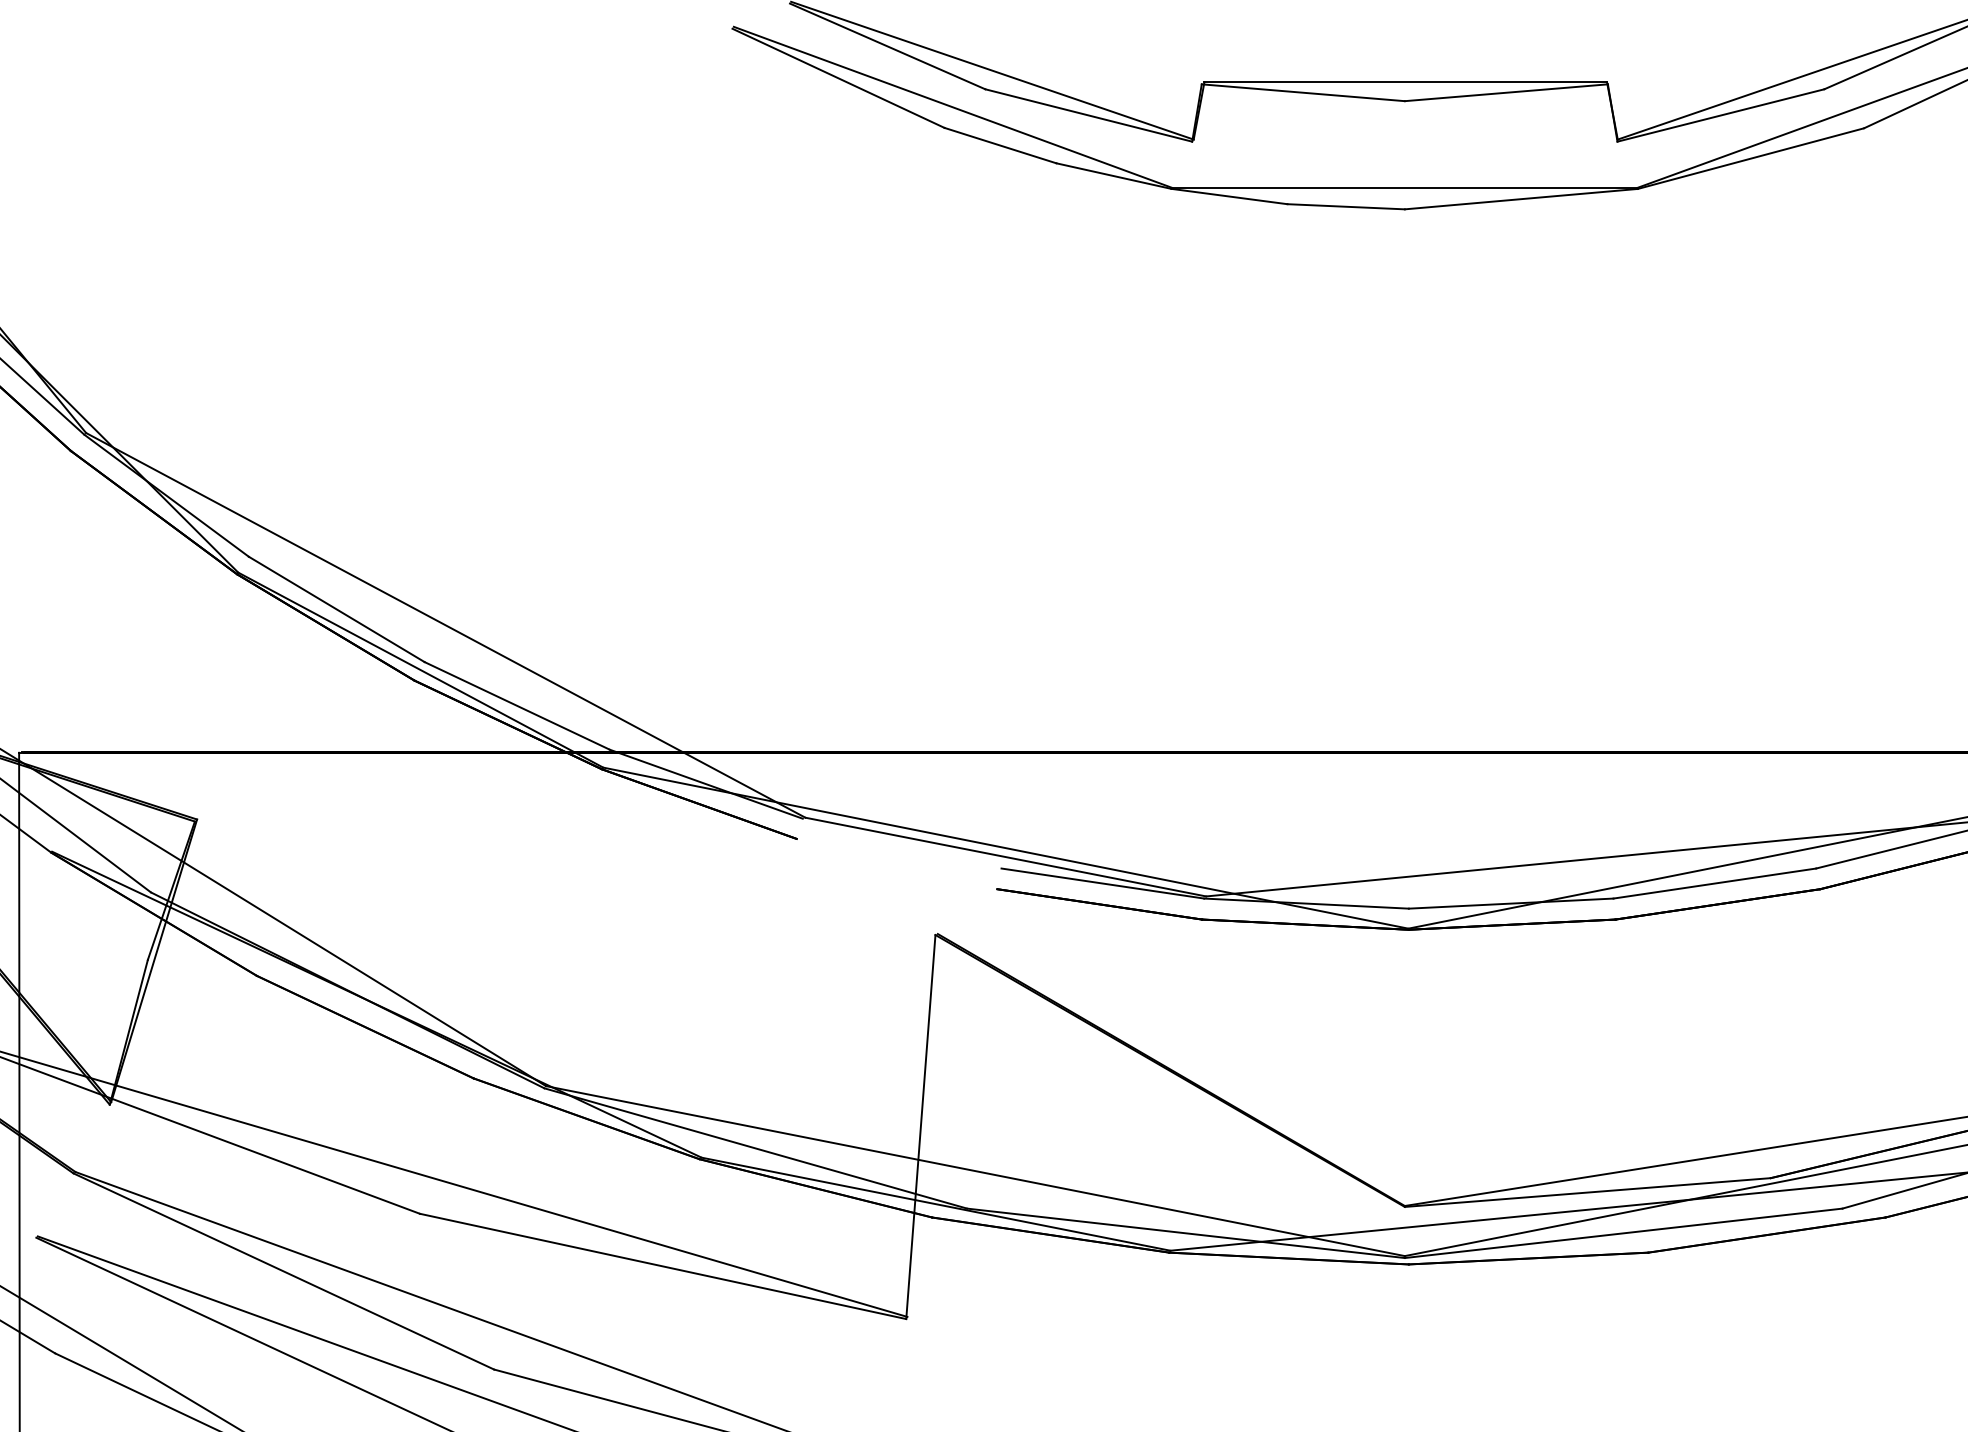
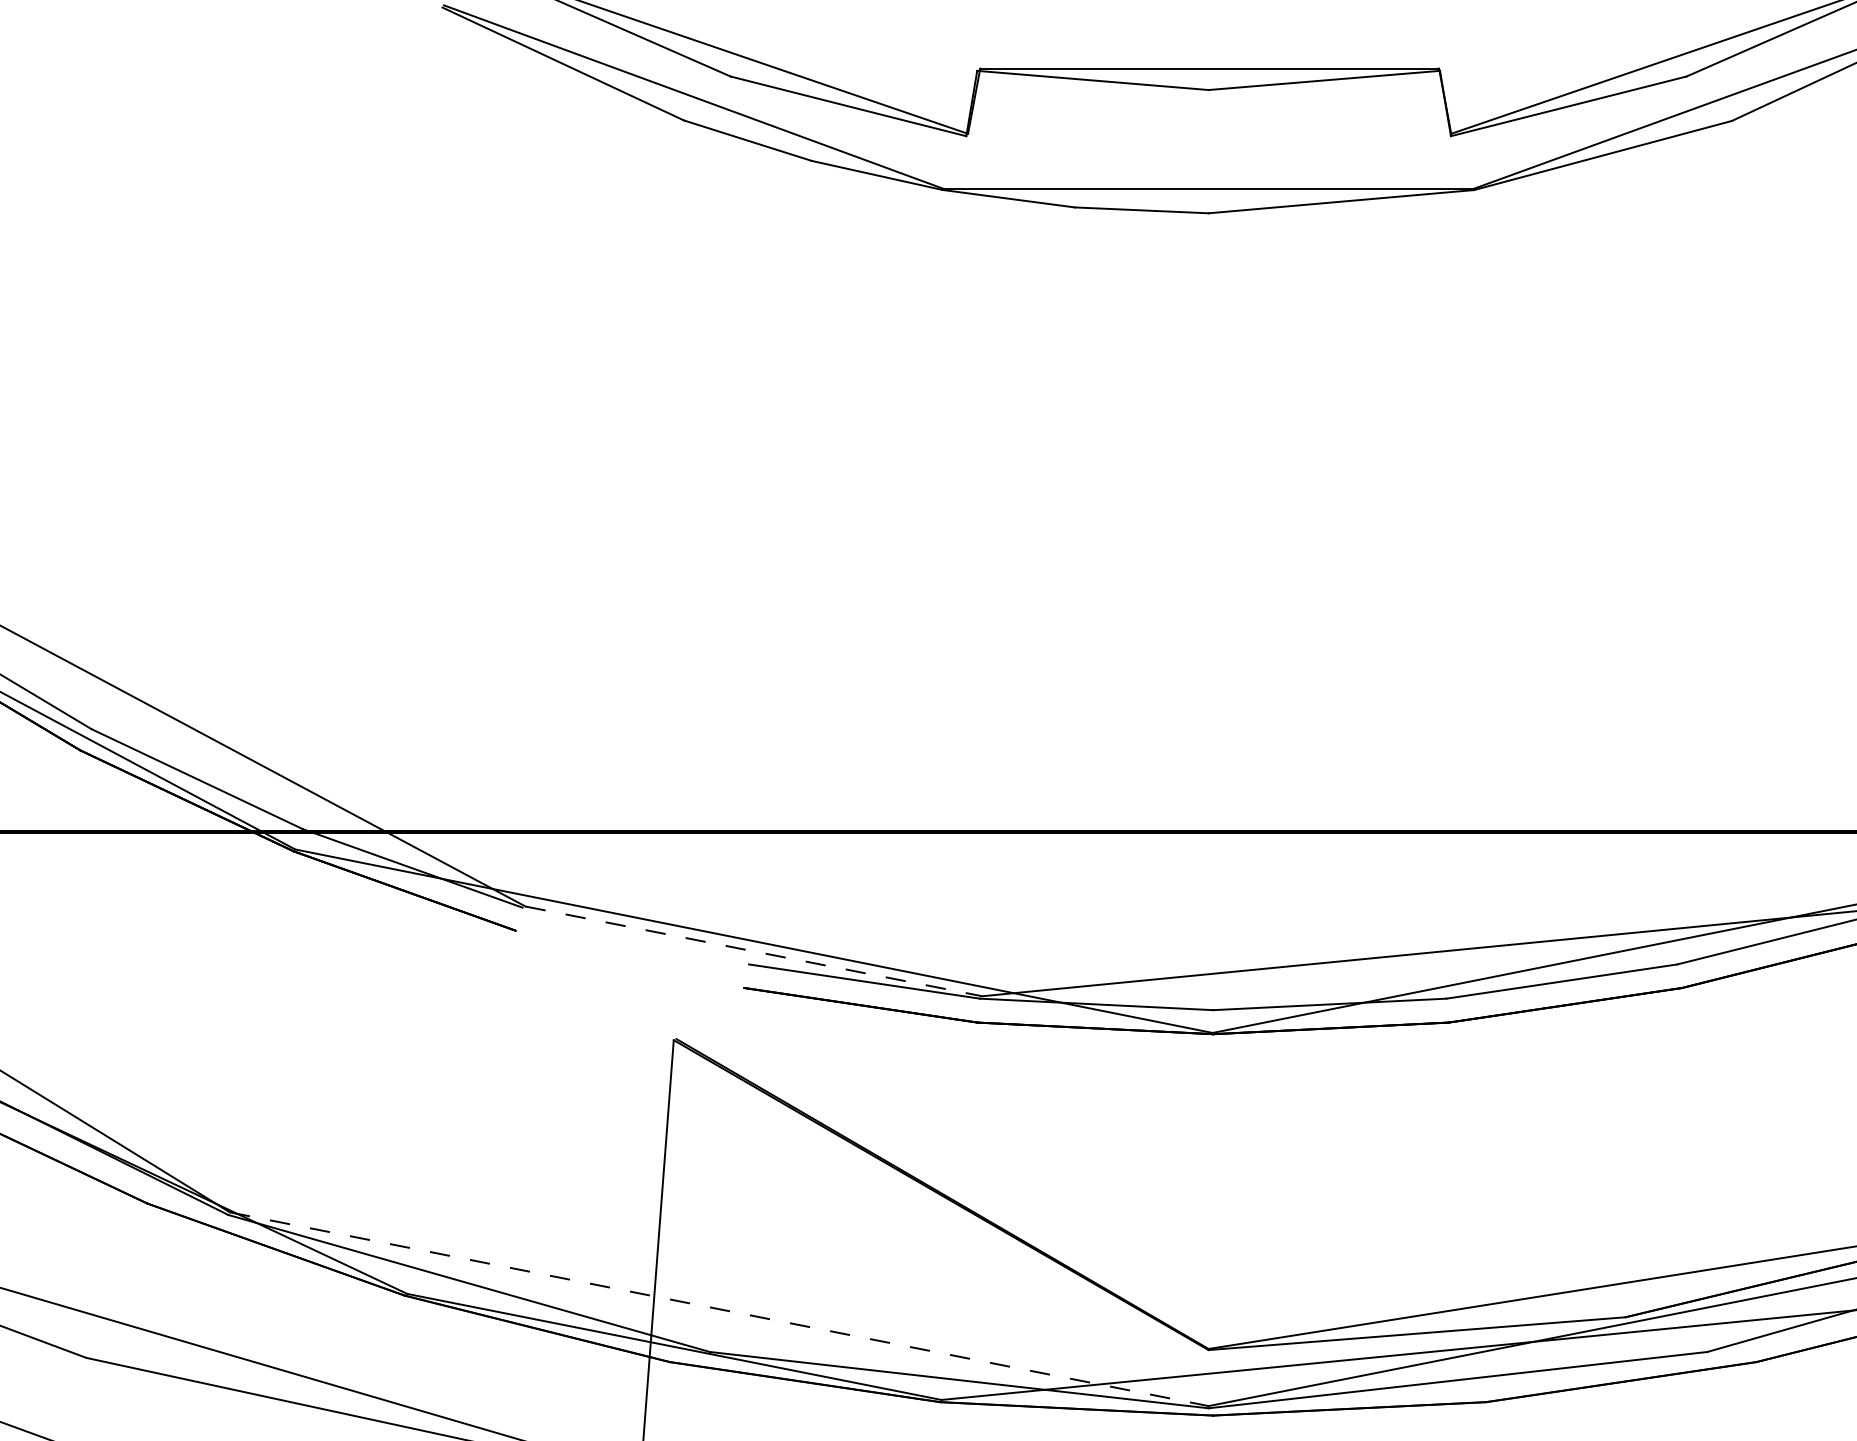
line: (1006, 857) -> (754, 951), solid -> dashed
line: (975, 1171) -> (719, 1309), solid -> dashed

